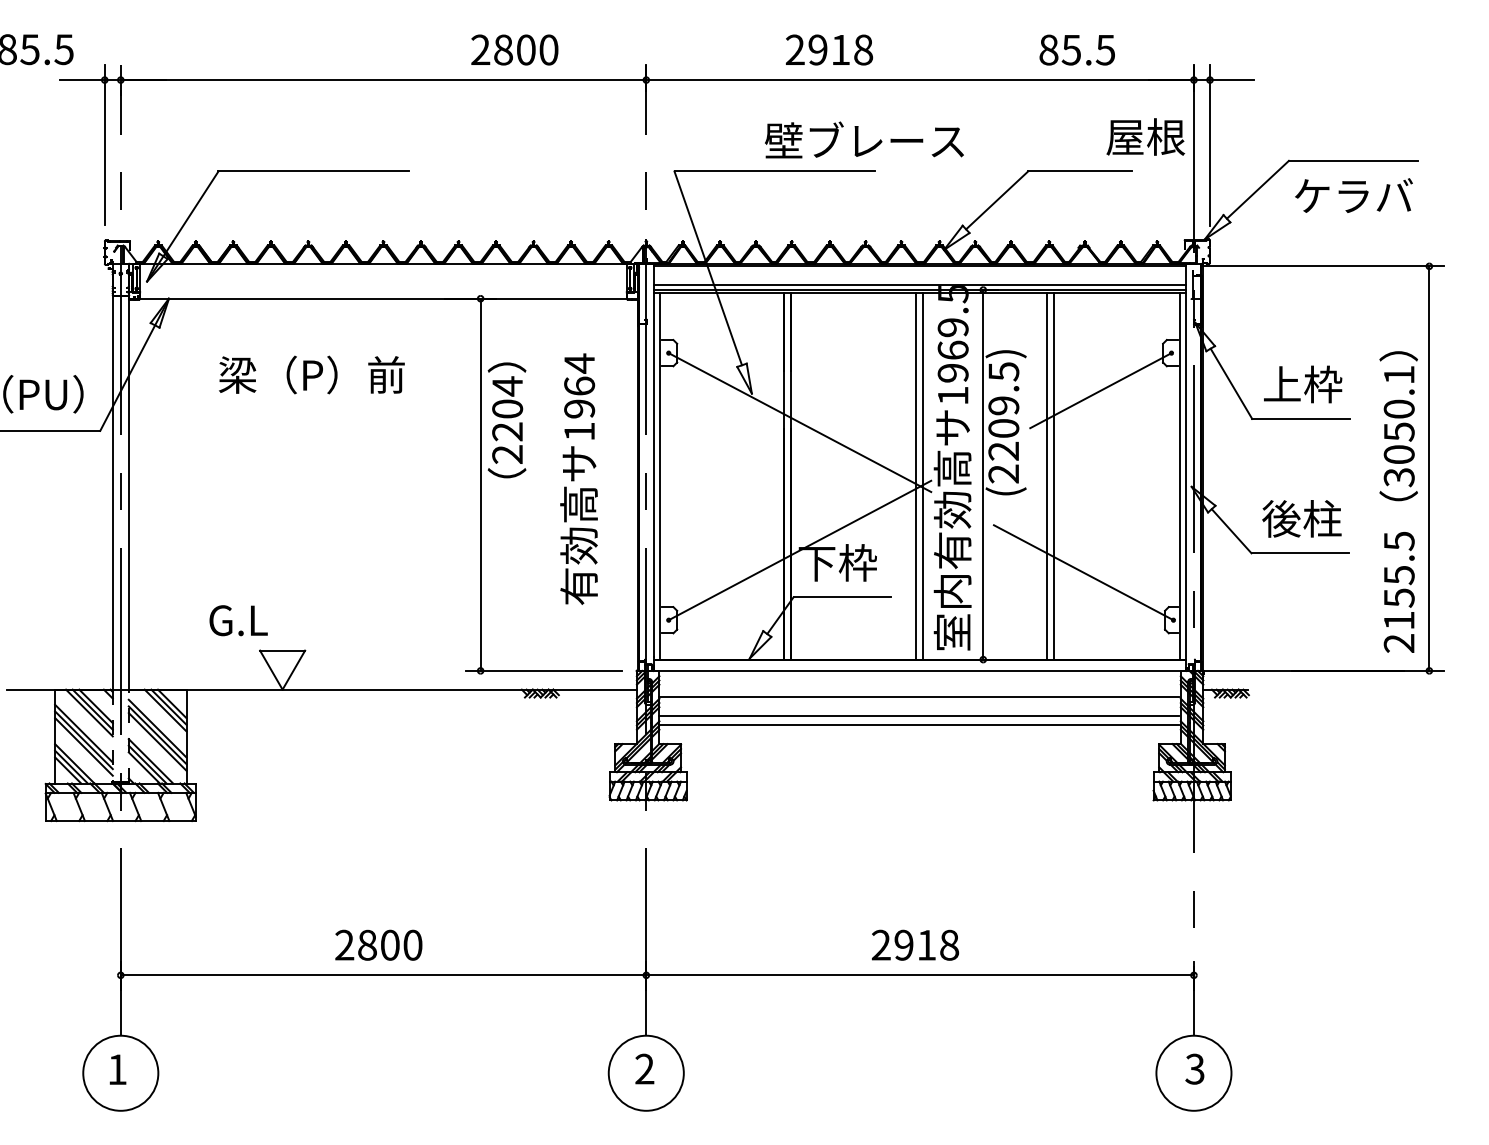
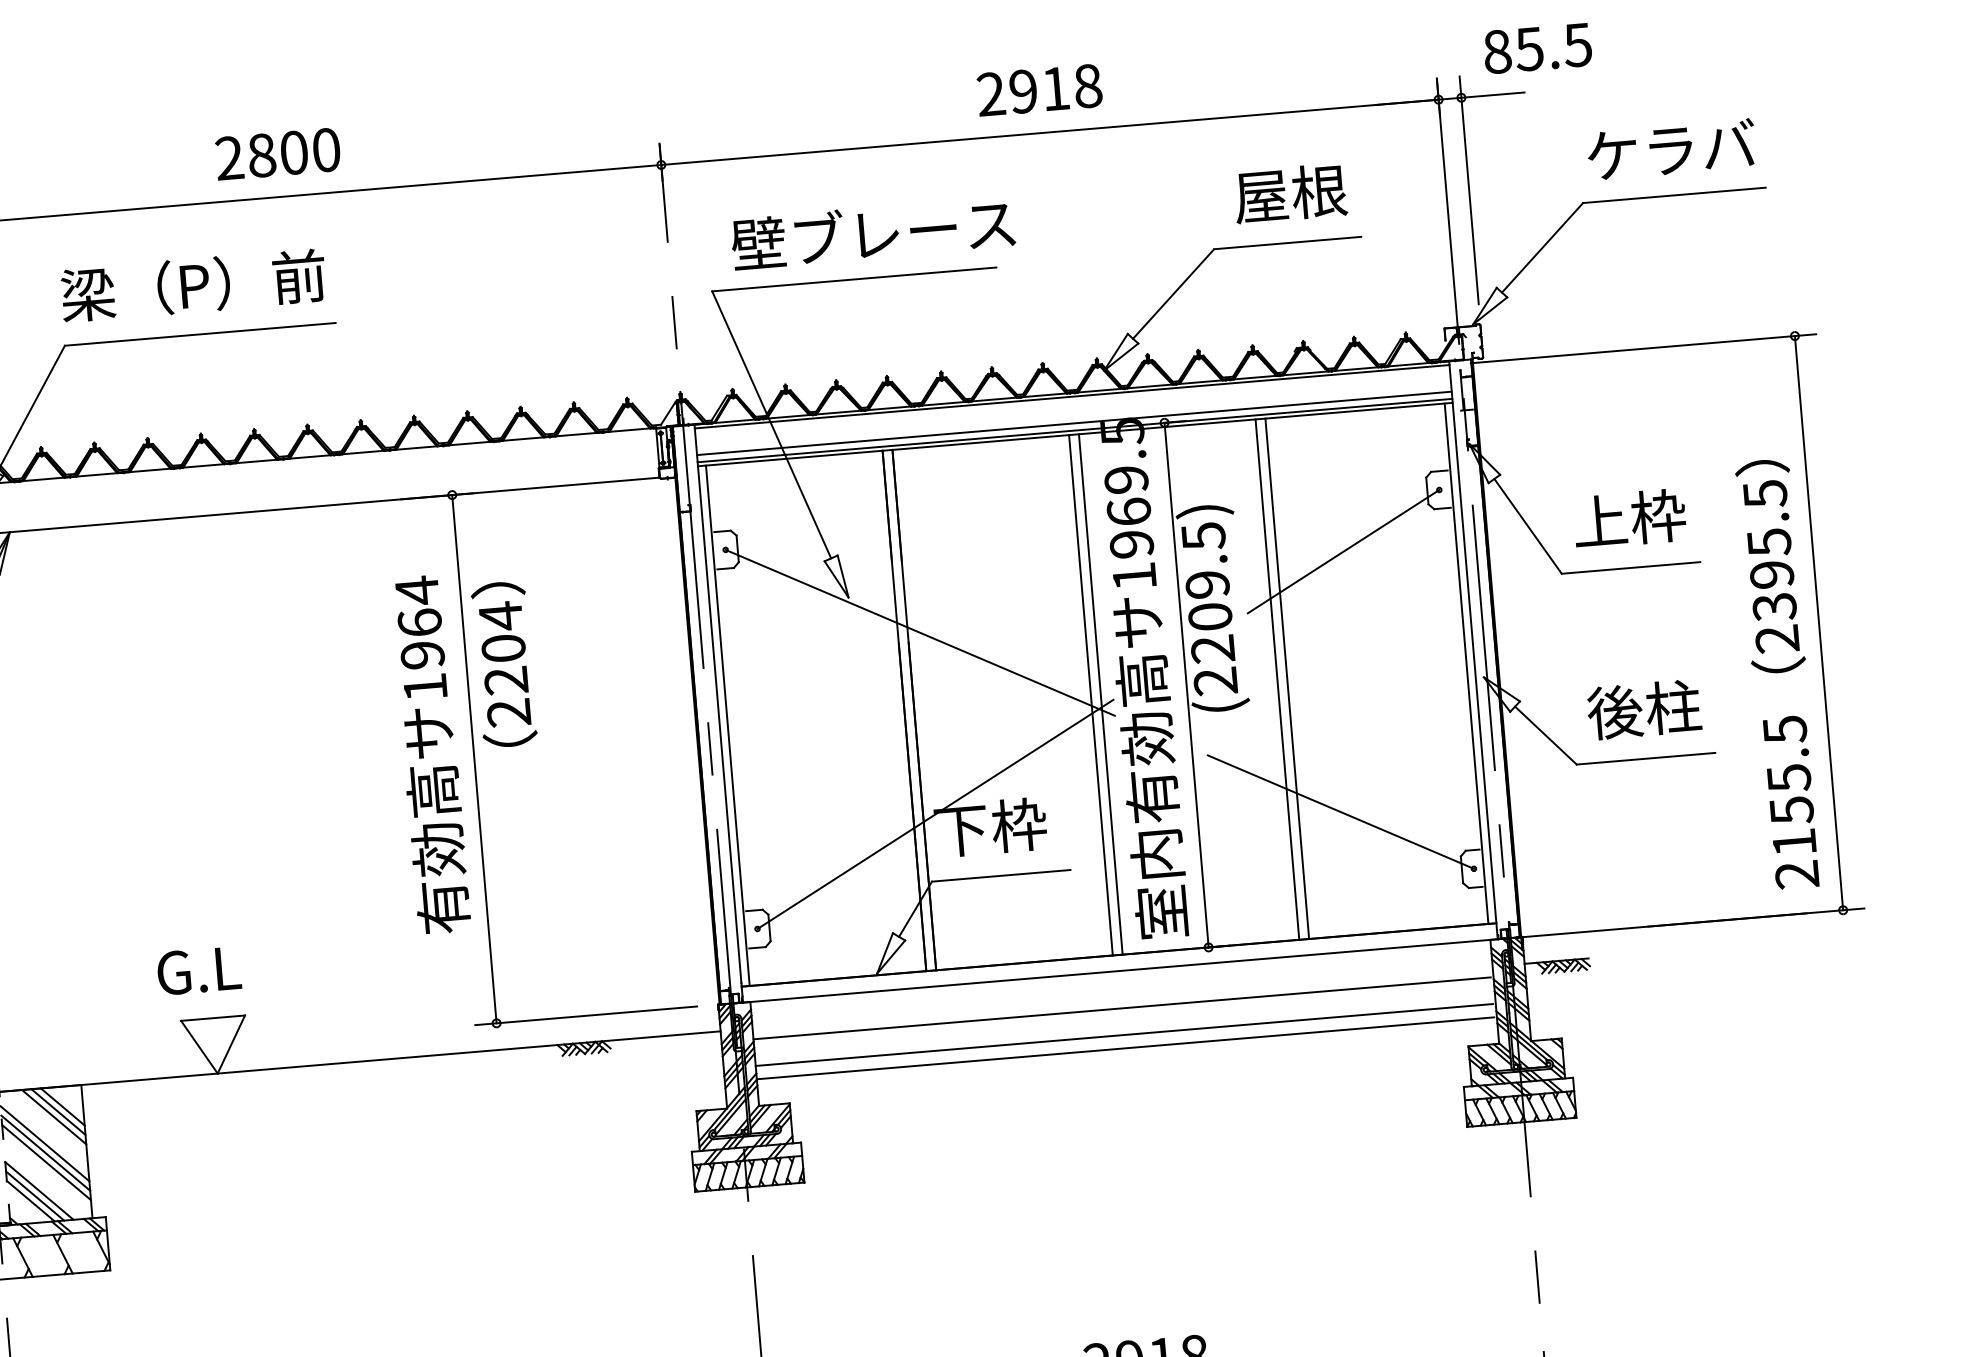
text: (514, 49) -> (277, 153), moved
text: (829, 49) -> (1039, 89), moved
text: (1076, 49) -> (1536, 47), moved
text: (1145, 136) -> (1290, 192), moved
text: (864, 139) -> (873, 232), moved
text: (1353, 195) -> (1670, 149), moved
text: (311, 374) -> (192, 284), moved
text: (1398, 426) -> (1770, 567), 3050.1 -> 2395.5
text: (578, 478) -> (429, 753), moved
text: (238, 620) -> (198, 970), moved

